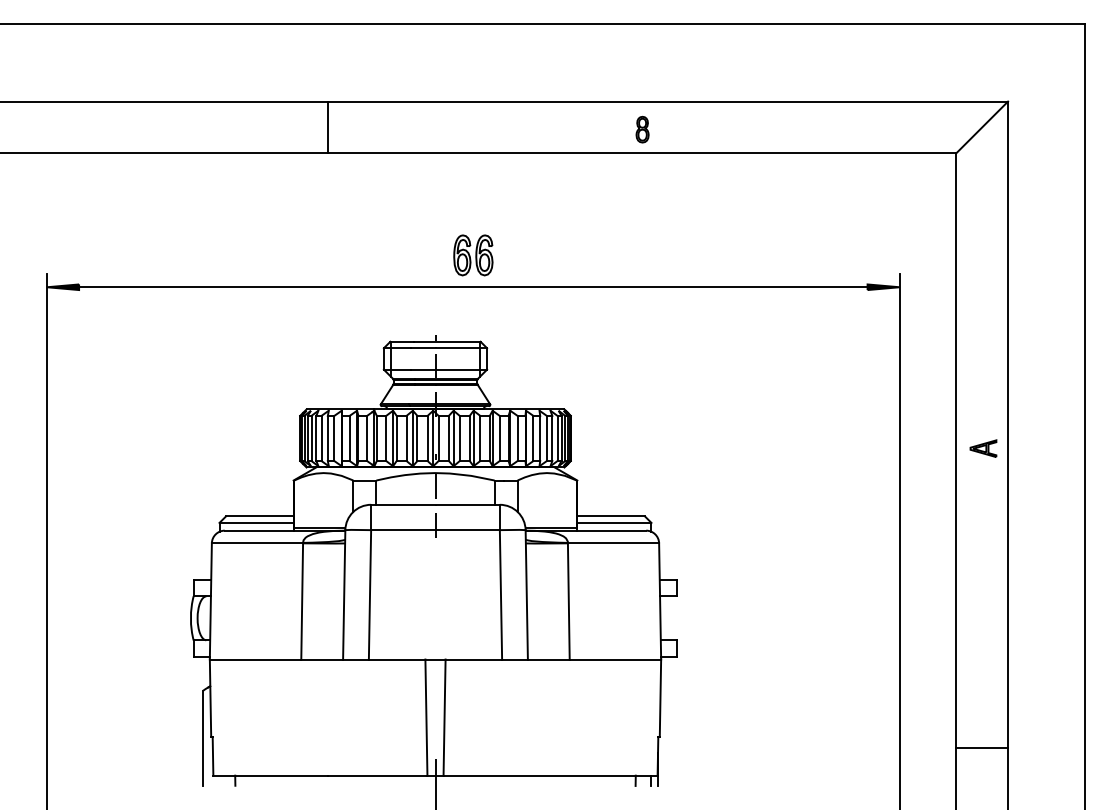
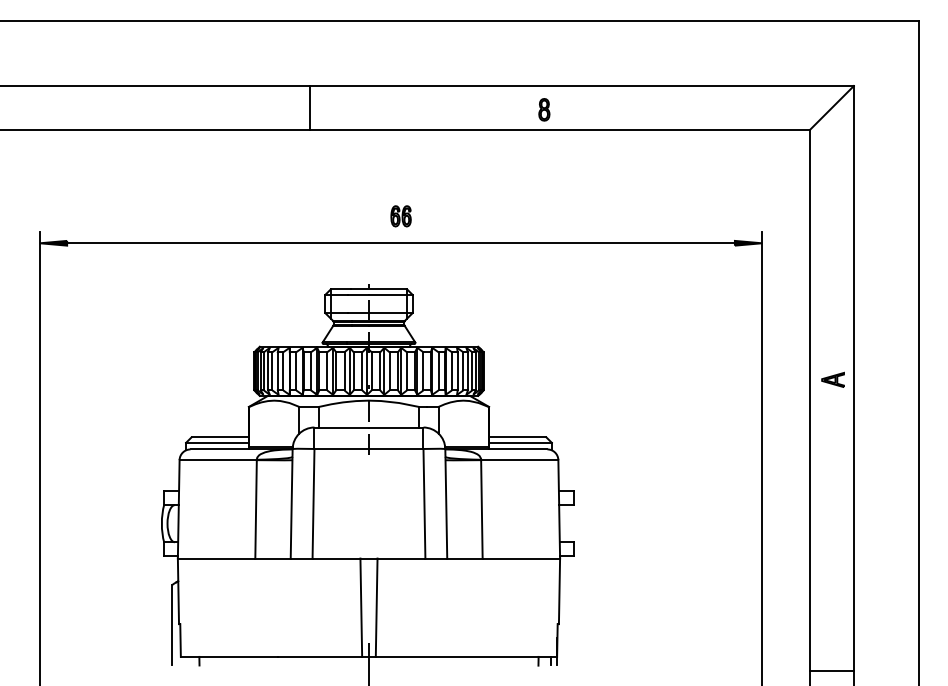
line: (327, 127) -> (309, 107), moved
part: (473, 255) -> (401, 216), size x0.6
line: (982, 748) -> (832, 671), moved

